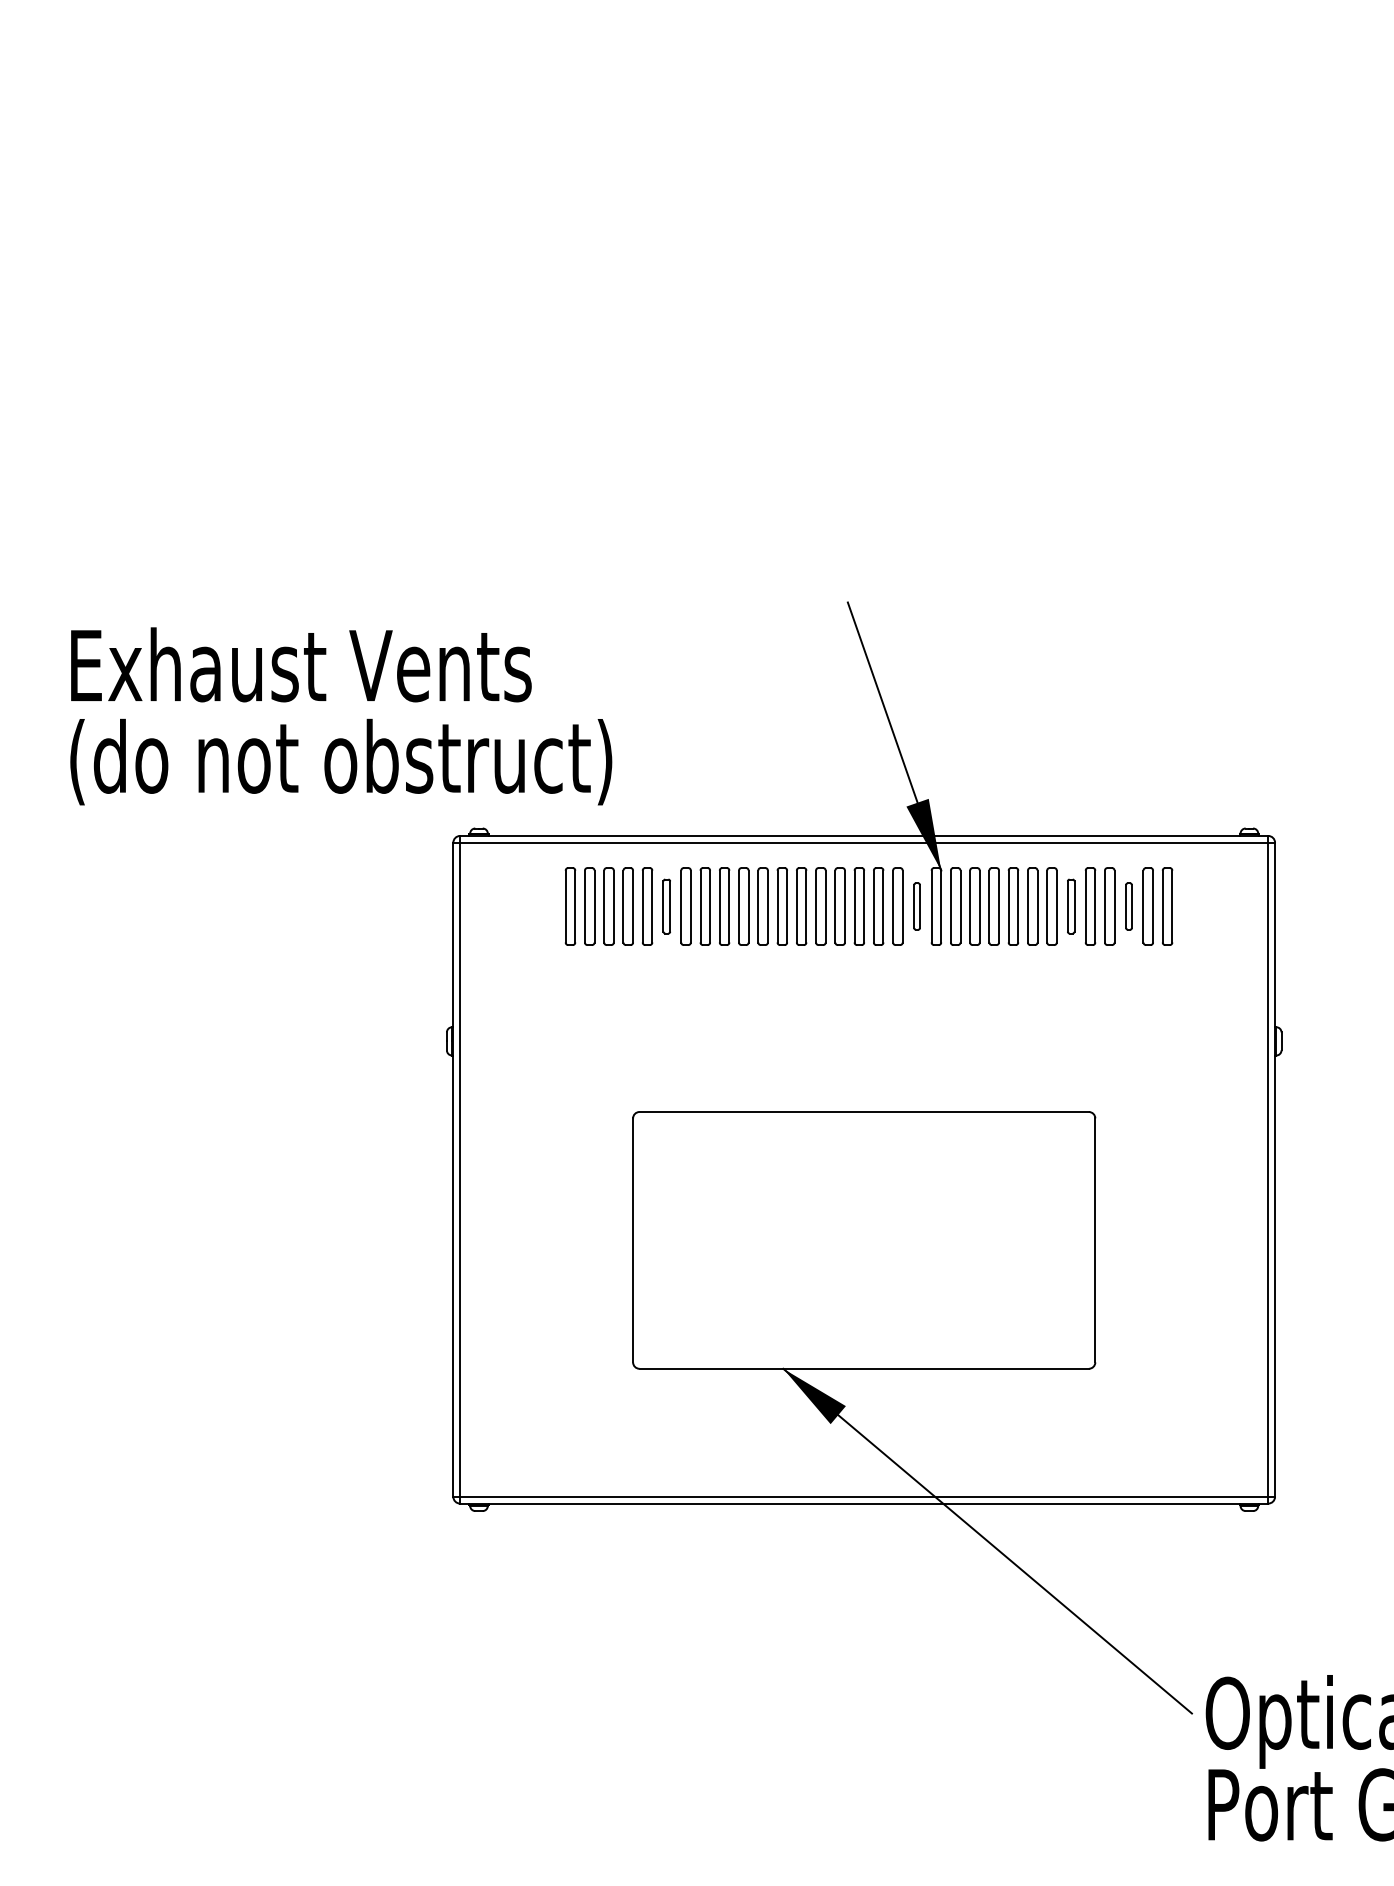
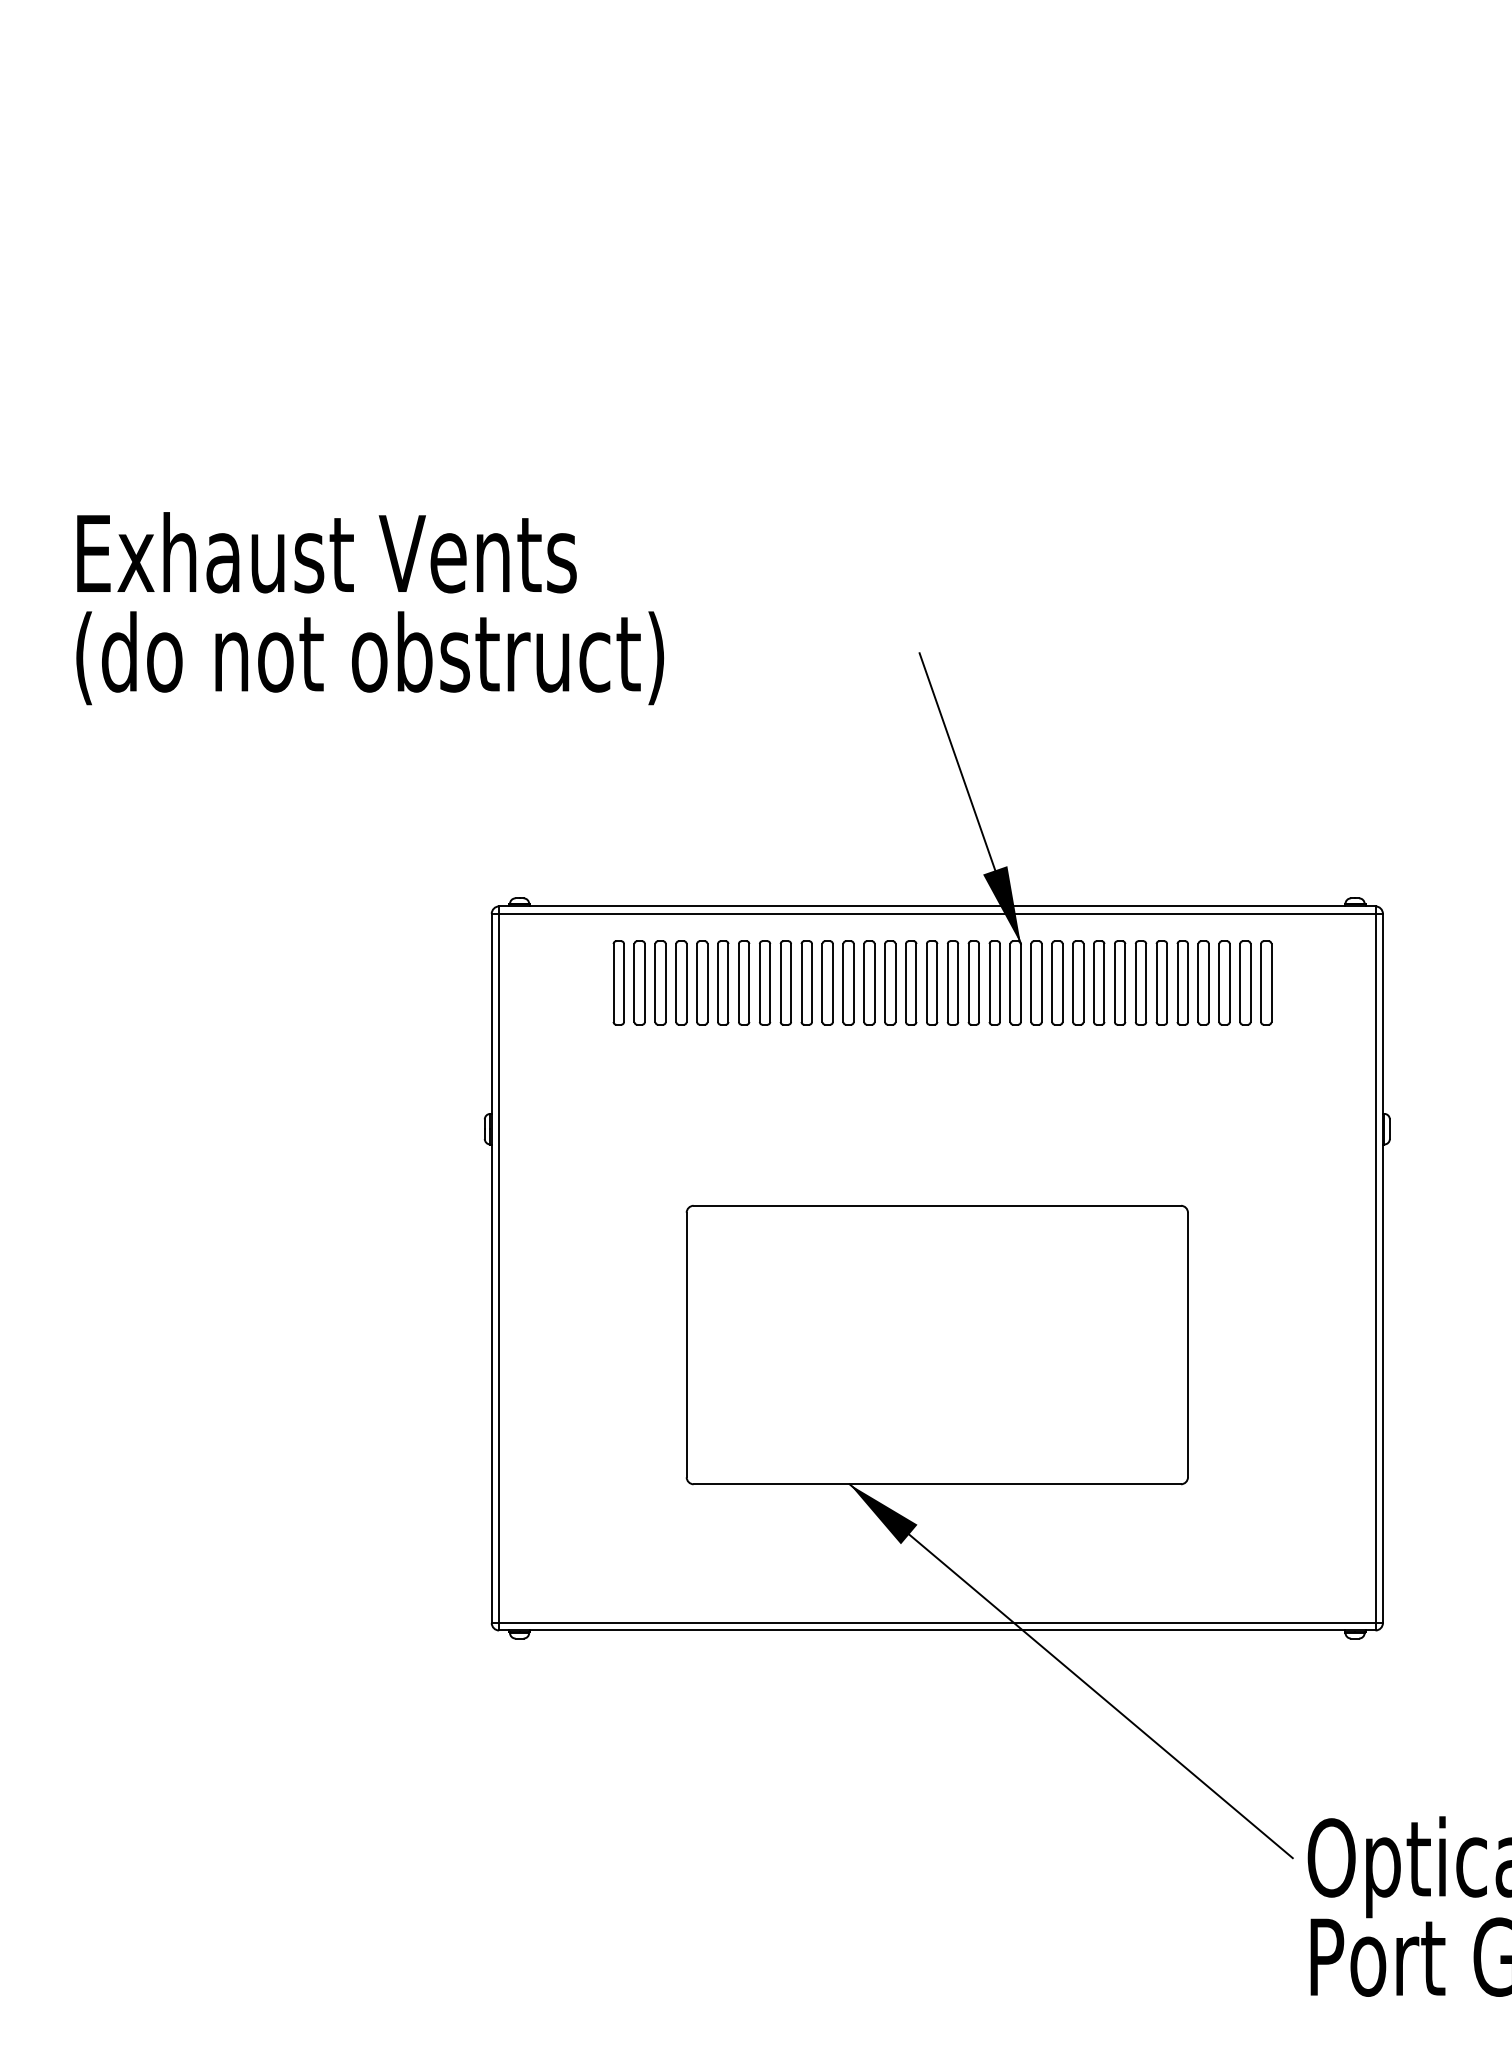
text: (341, 716) -> (370, 608), moved
part: (666, 906) -> (722, 982), size x1.43
part: (916, 906) -> (994, 982), size x1.67
part: (1070, 906) -> (1161, 982), size x1.43
part: (1128, 906) -> (1223, 982), size x1.67

